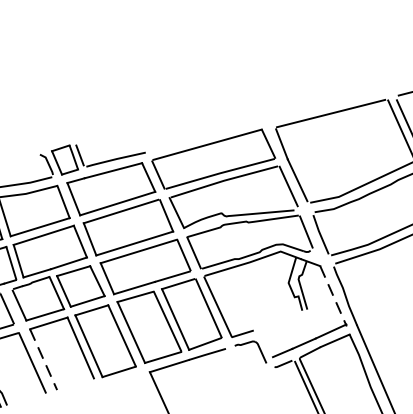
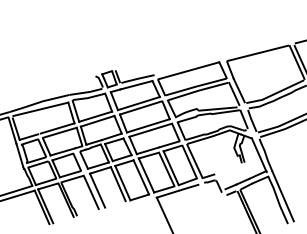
line: (333, 296) -> (259, 155), dashed -> solid
line: (43, 359) -> (97, 190), dashed -> solid

